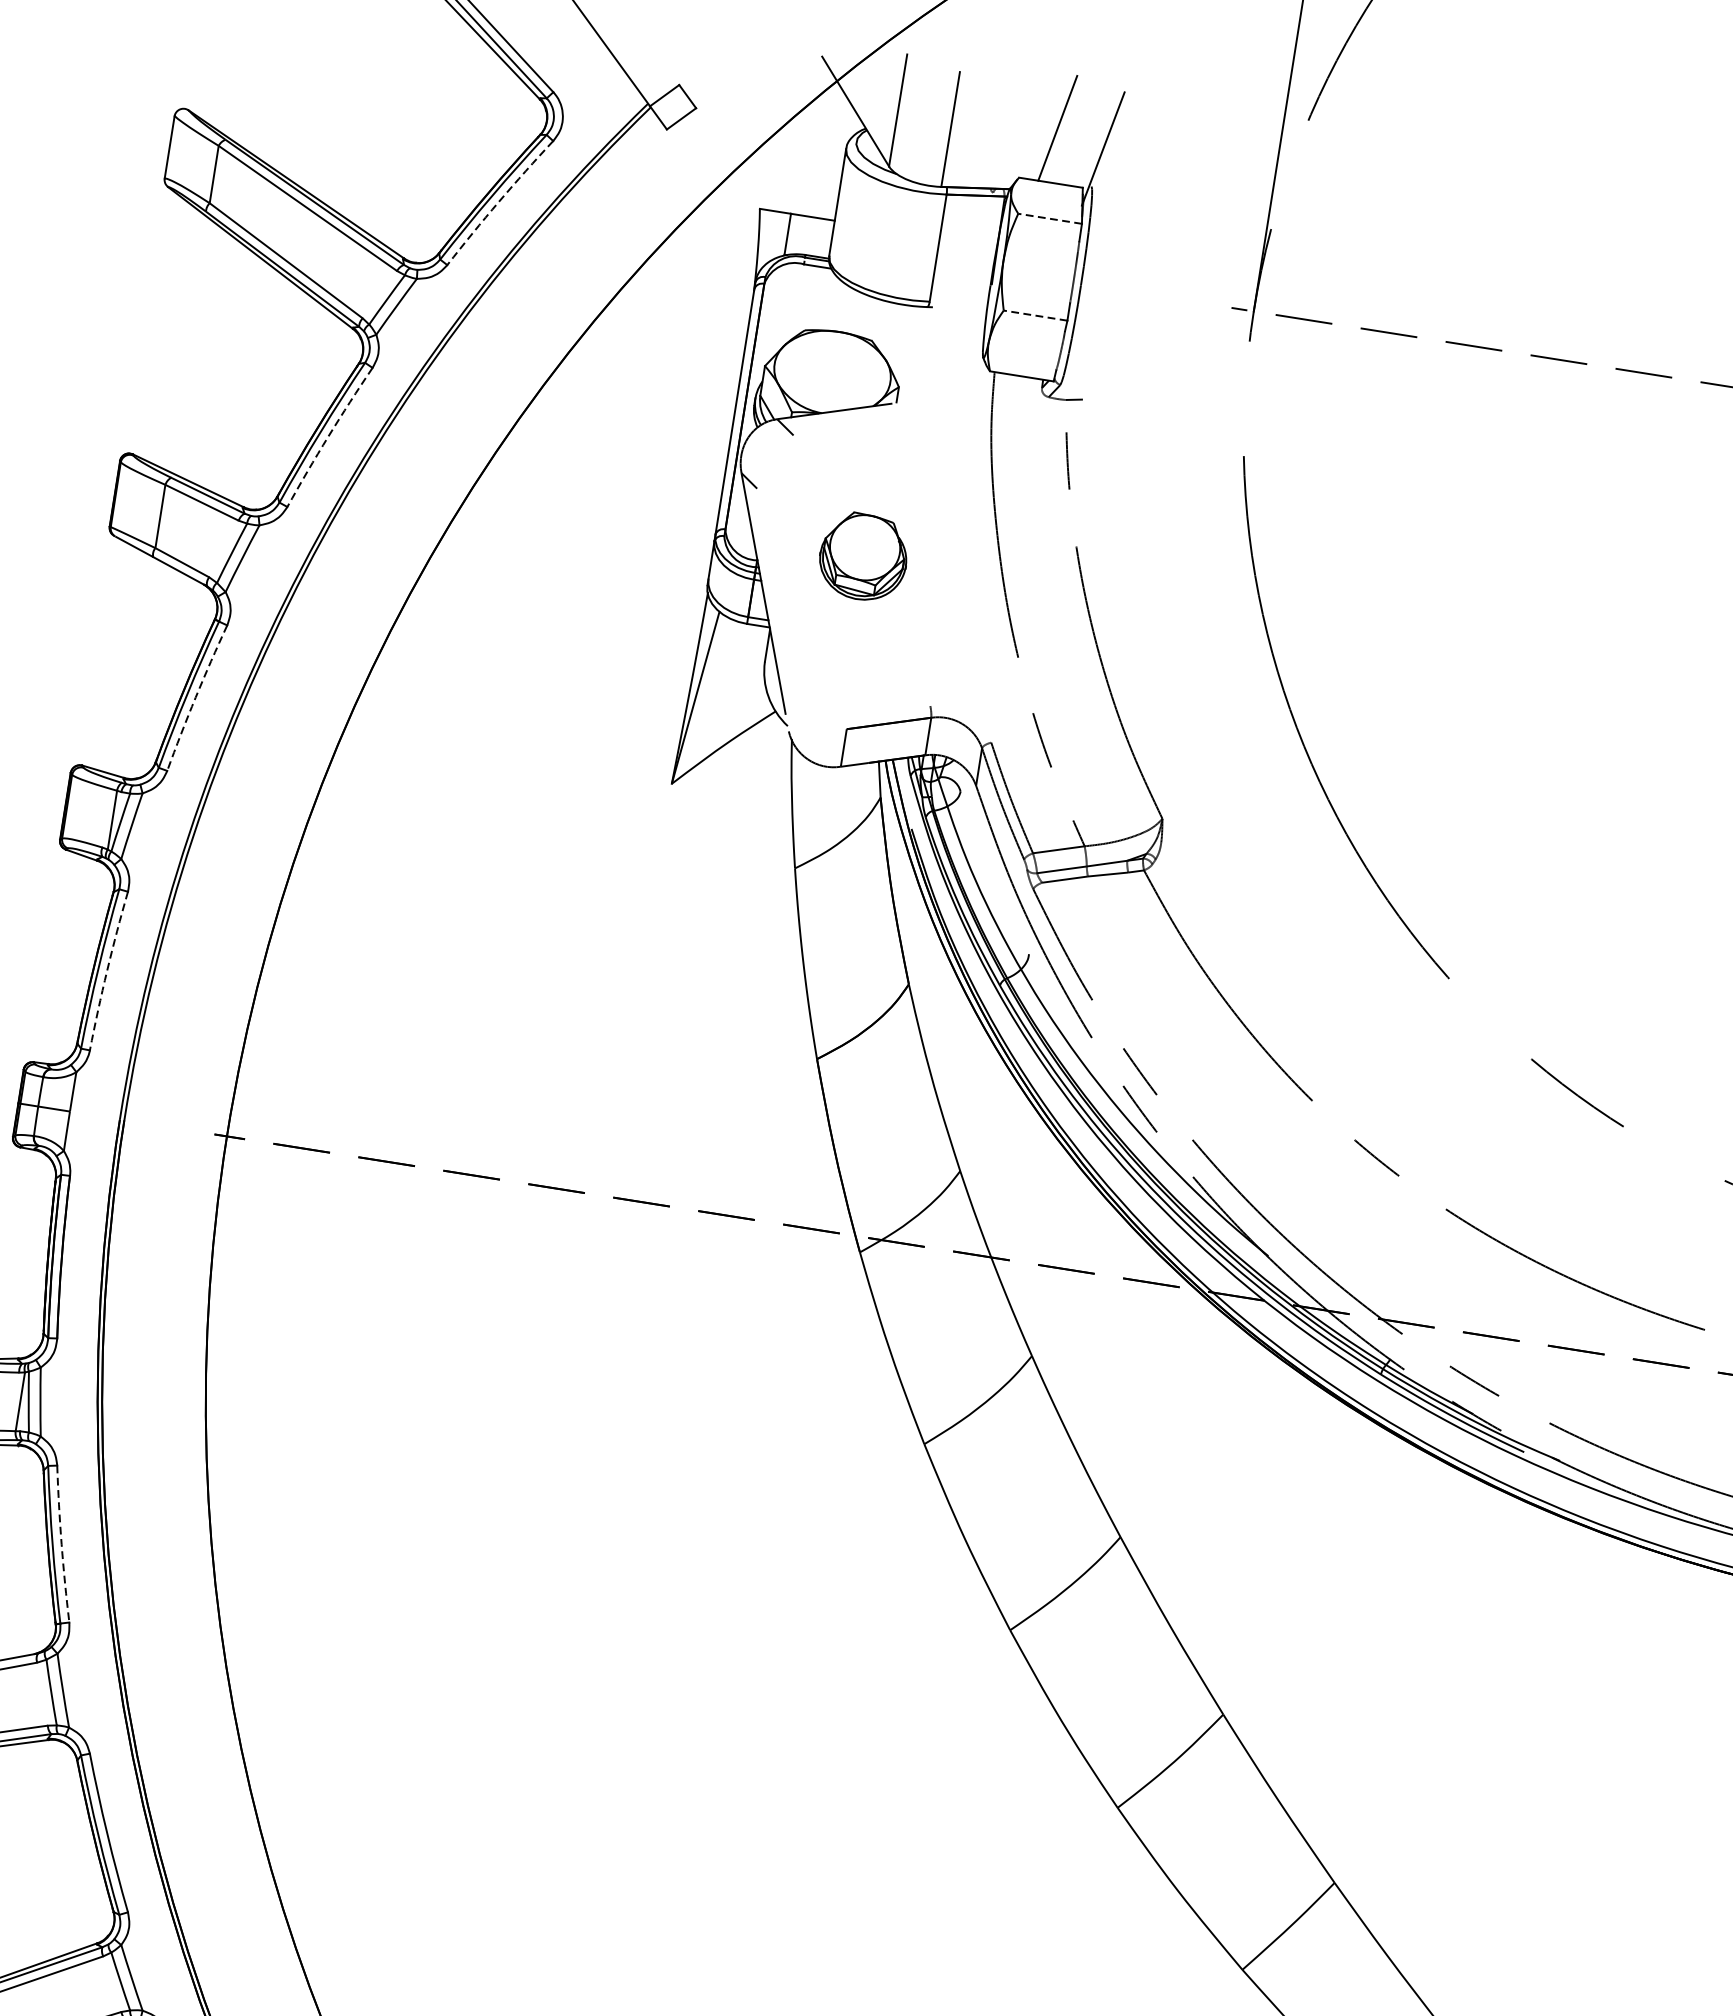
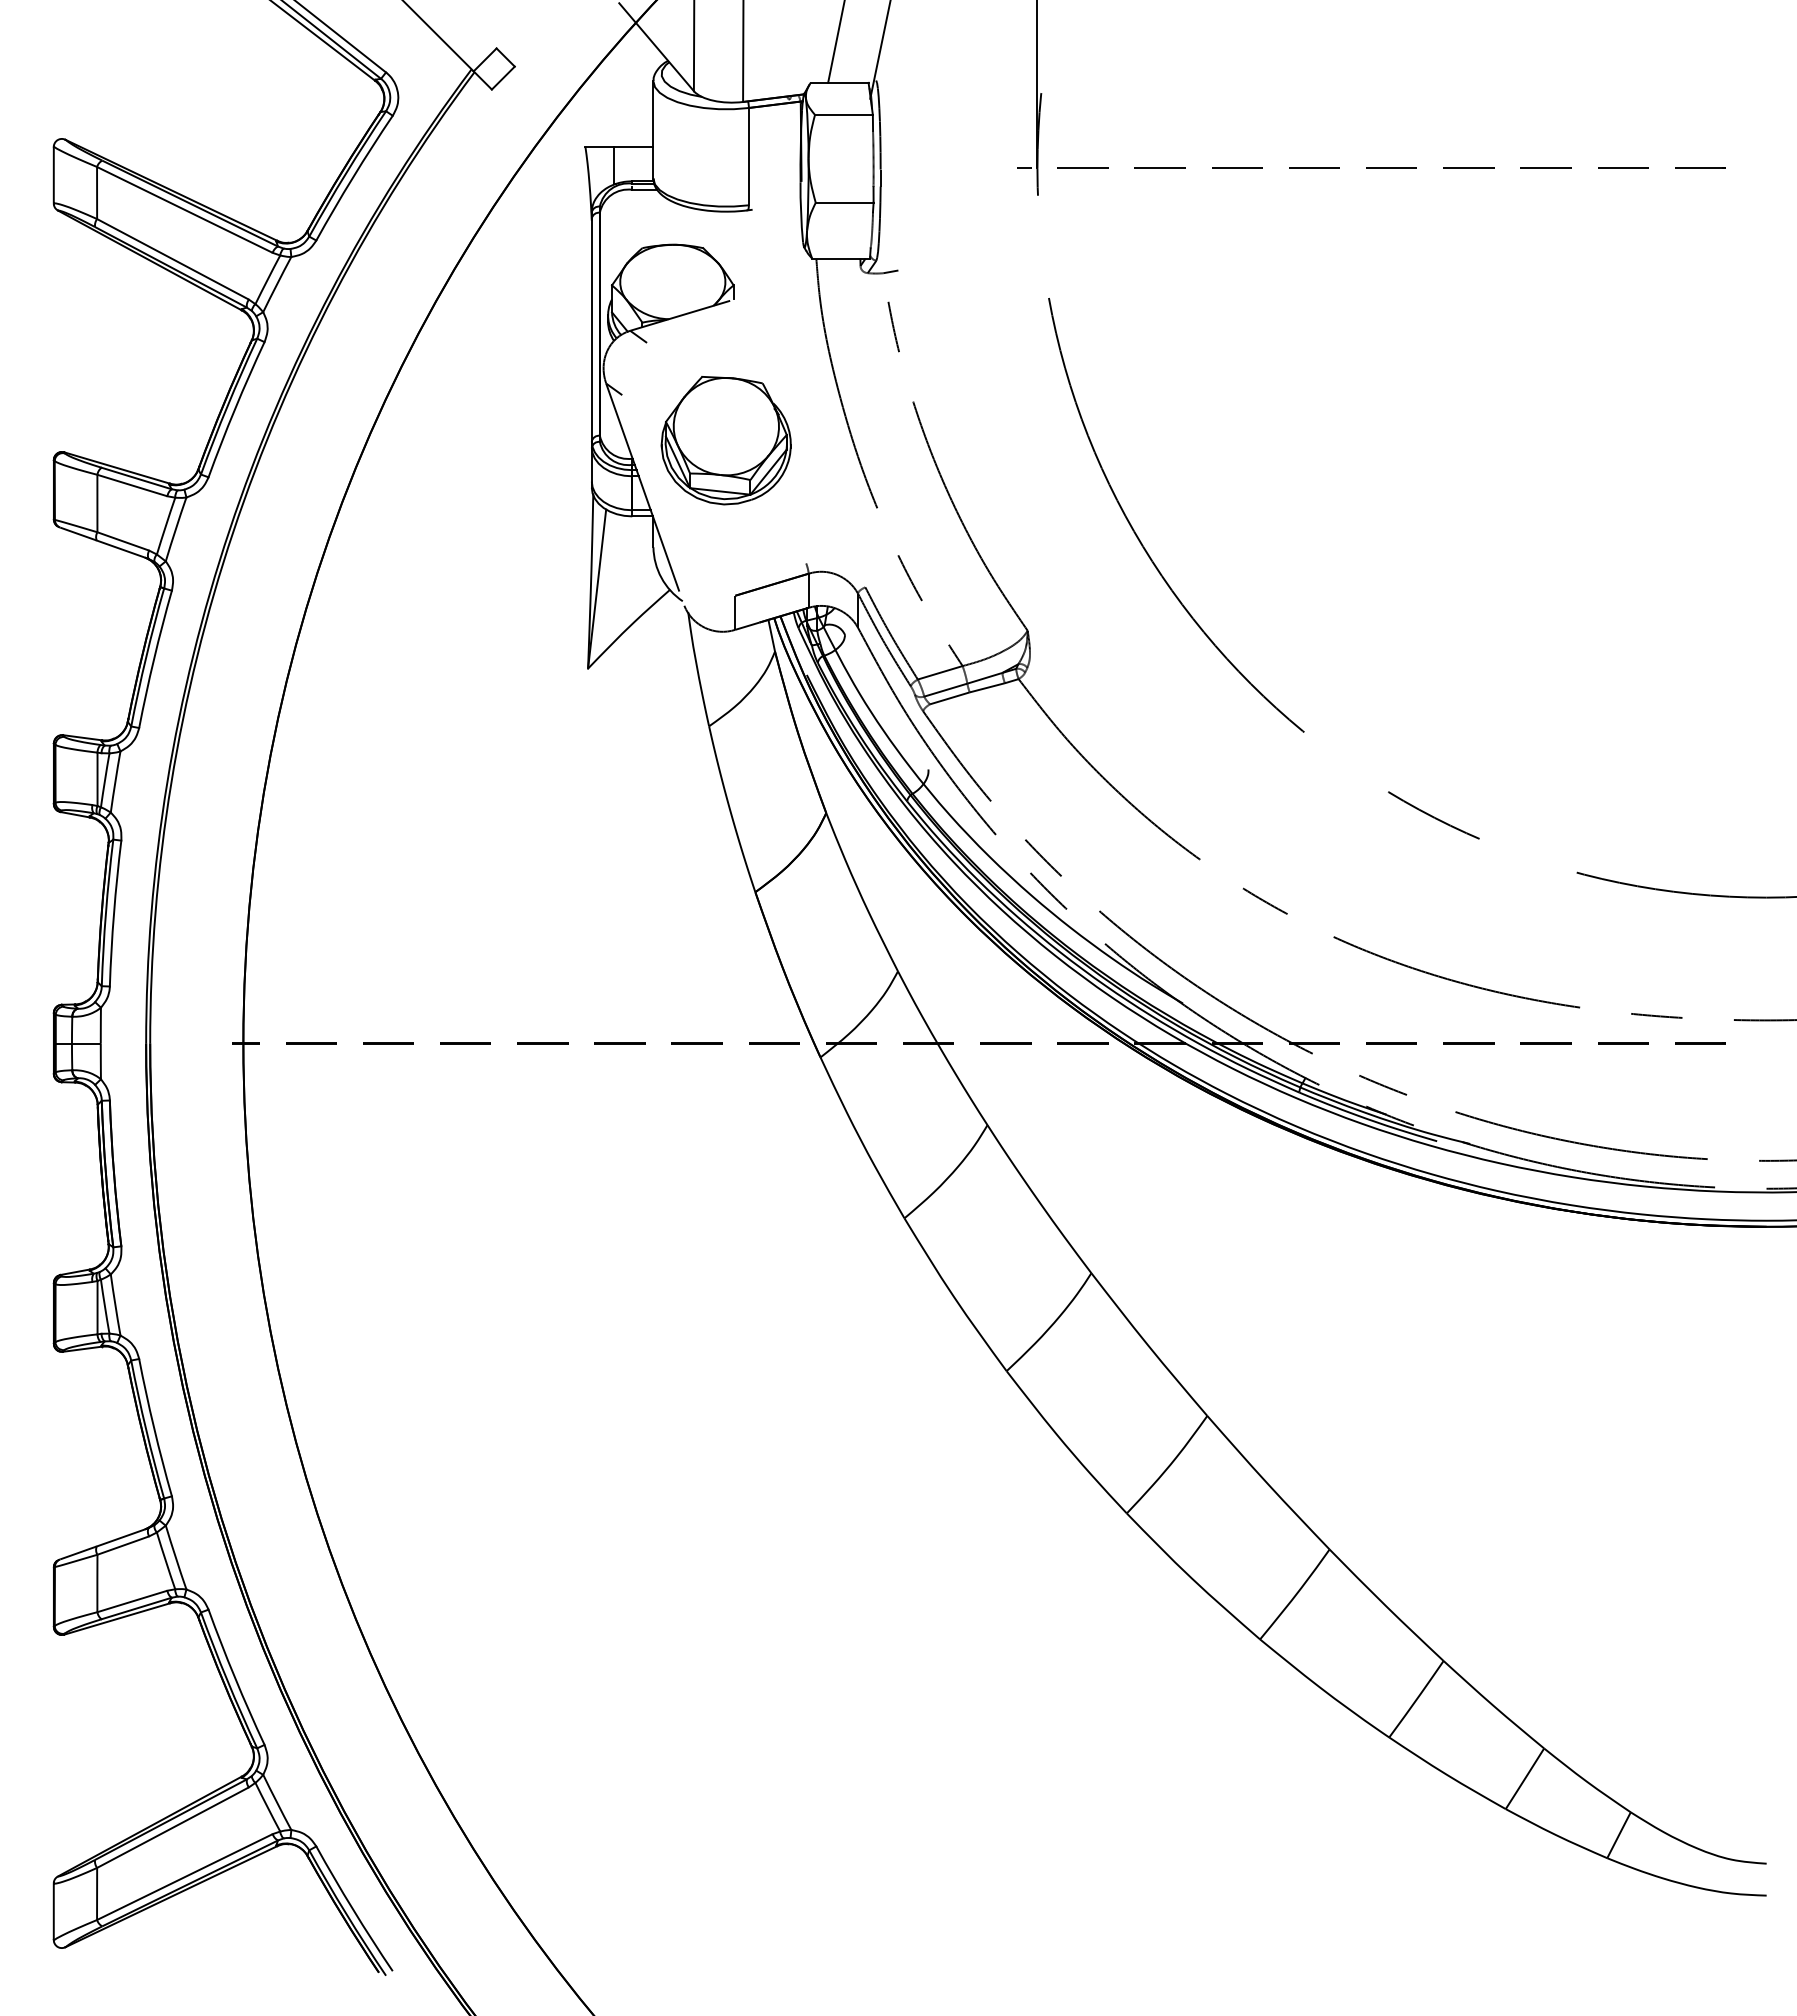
arc: (499, 202) -> (353, 177), dashed -> solid
line: (1049, 218) -> (843, 114), dashed -> solid
line: (1035, 315) -> (844, 202), dashed -> solid
arc: (328, 437) -> (235, 409), dashed -> solid
part: (862, 556) -> (725, 440), size x1.67
arc: (196, 698) -> (154, 659), dashed -> solid
arc: (107, 970) -> (114, 913), dashed -> solid
arc: (62, 1543) -> (154, 1427), dashed -> solid

